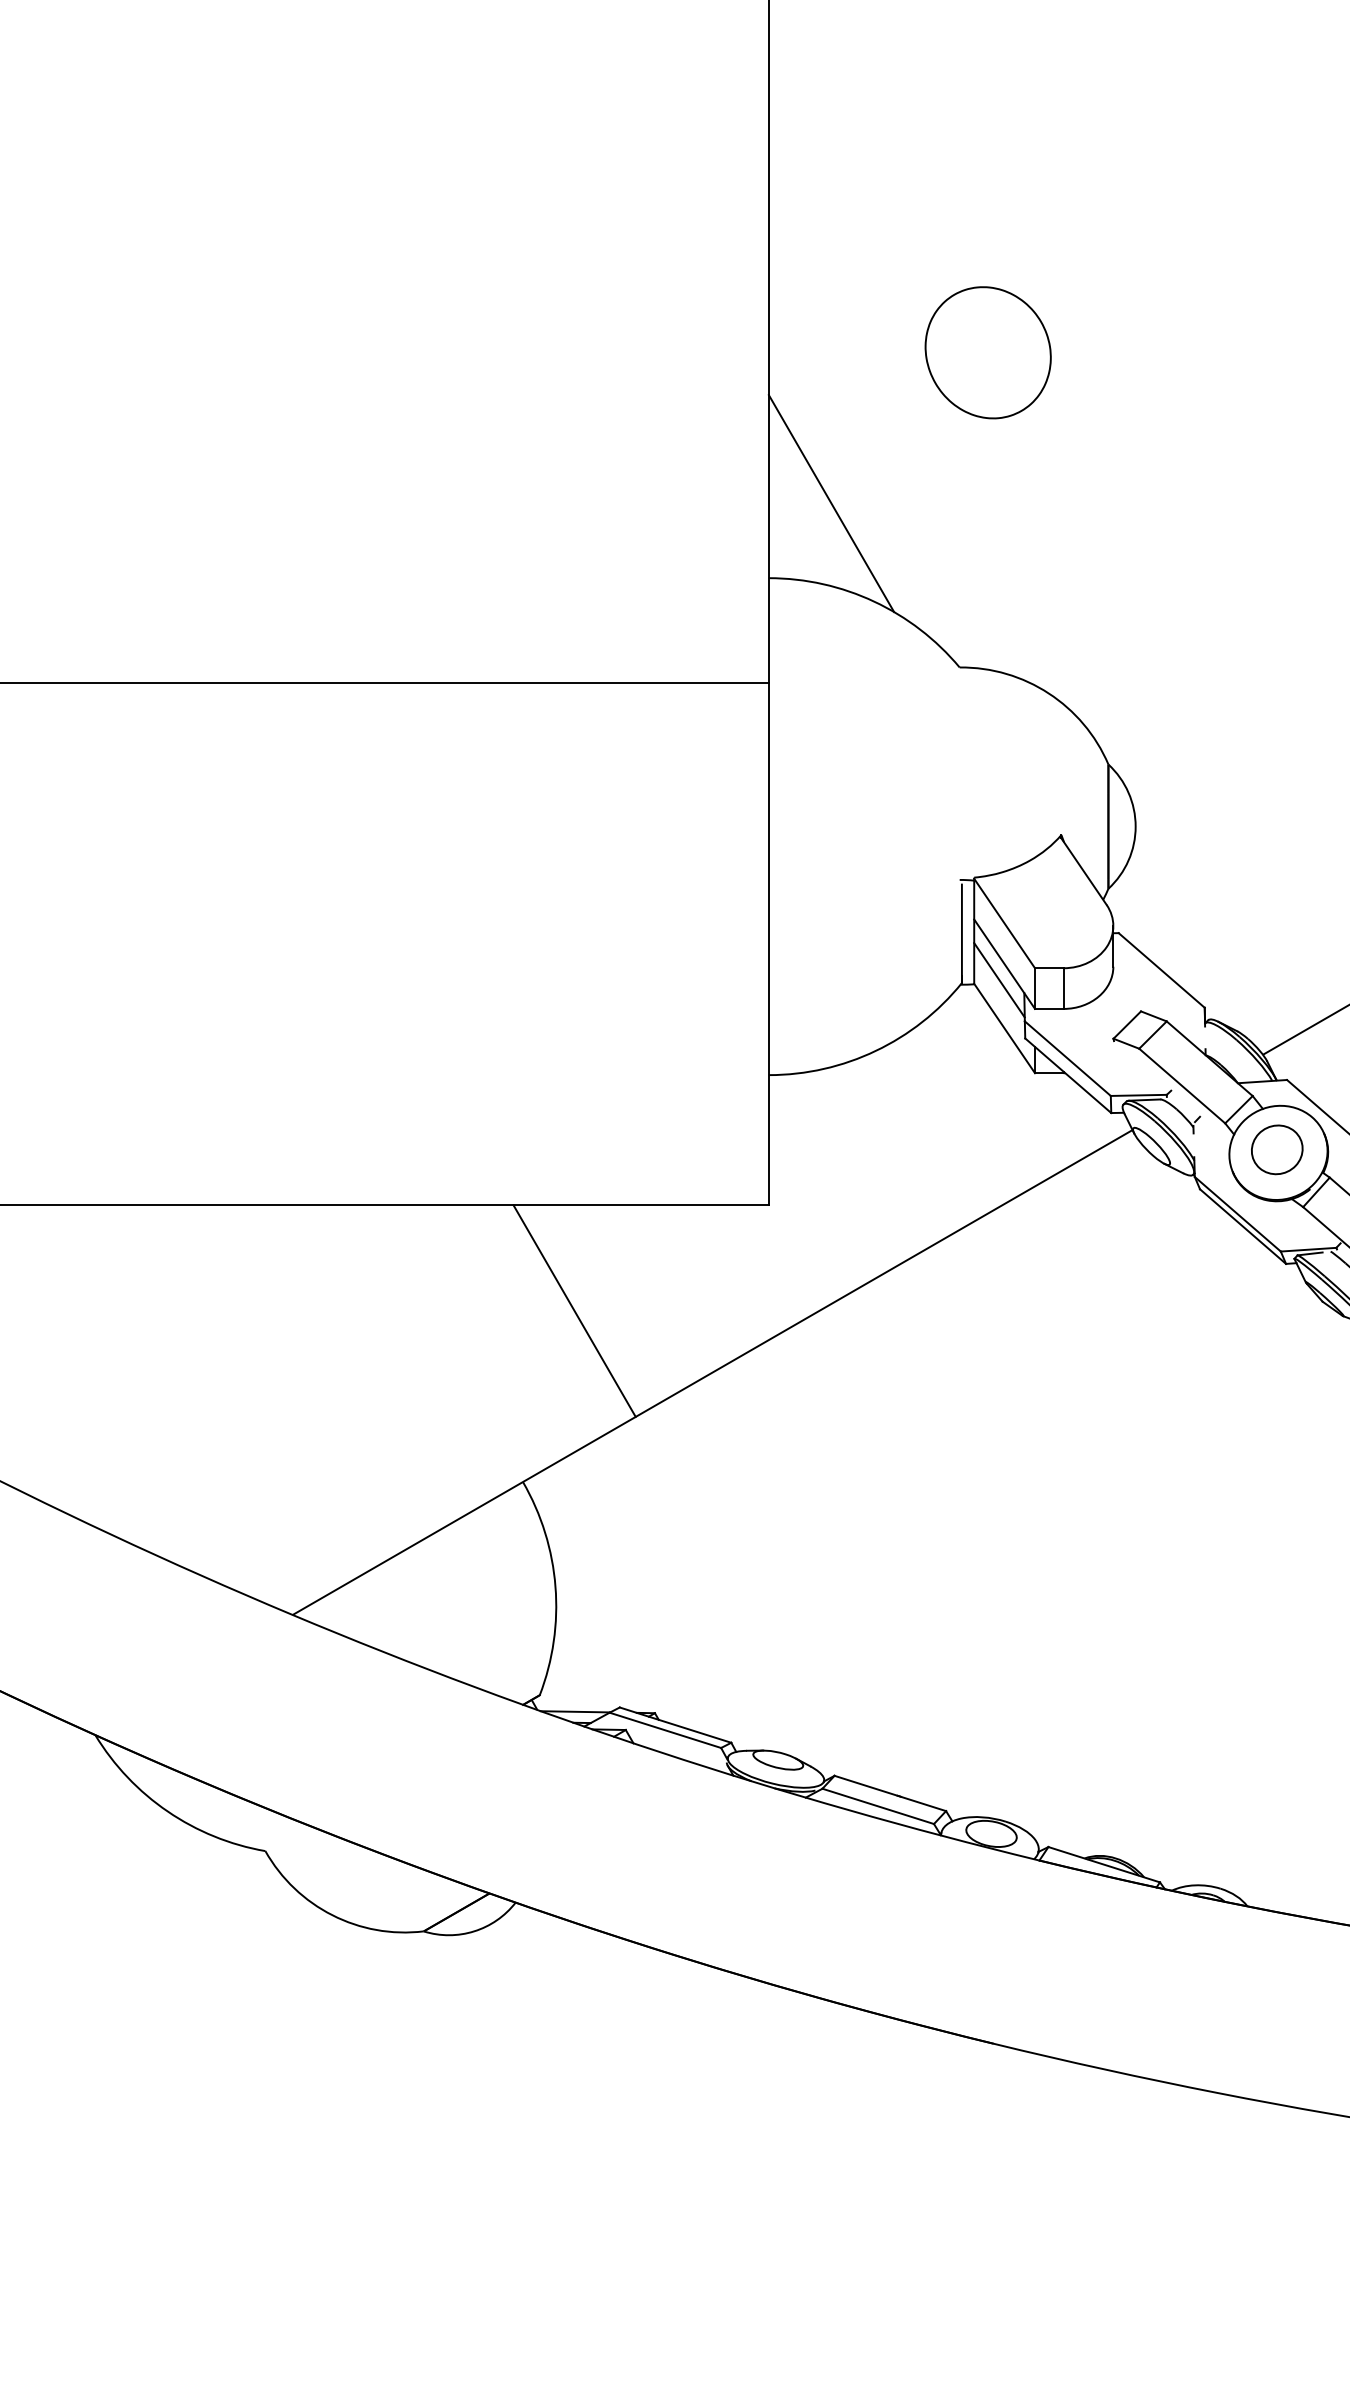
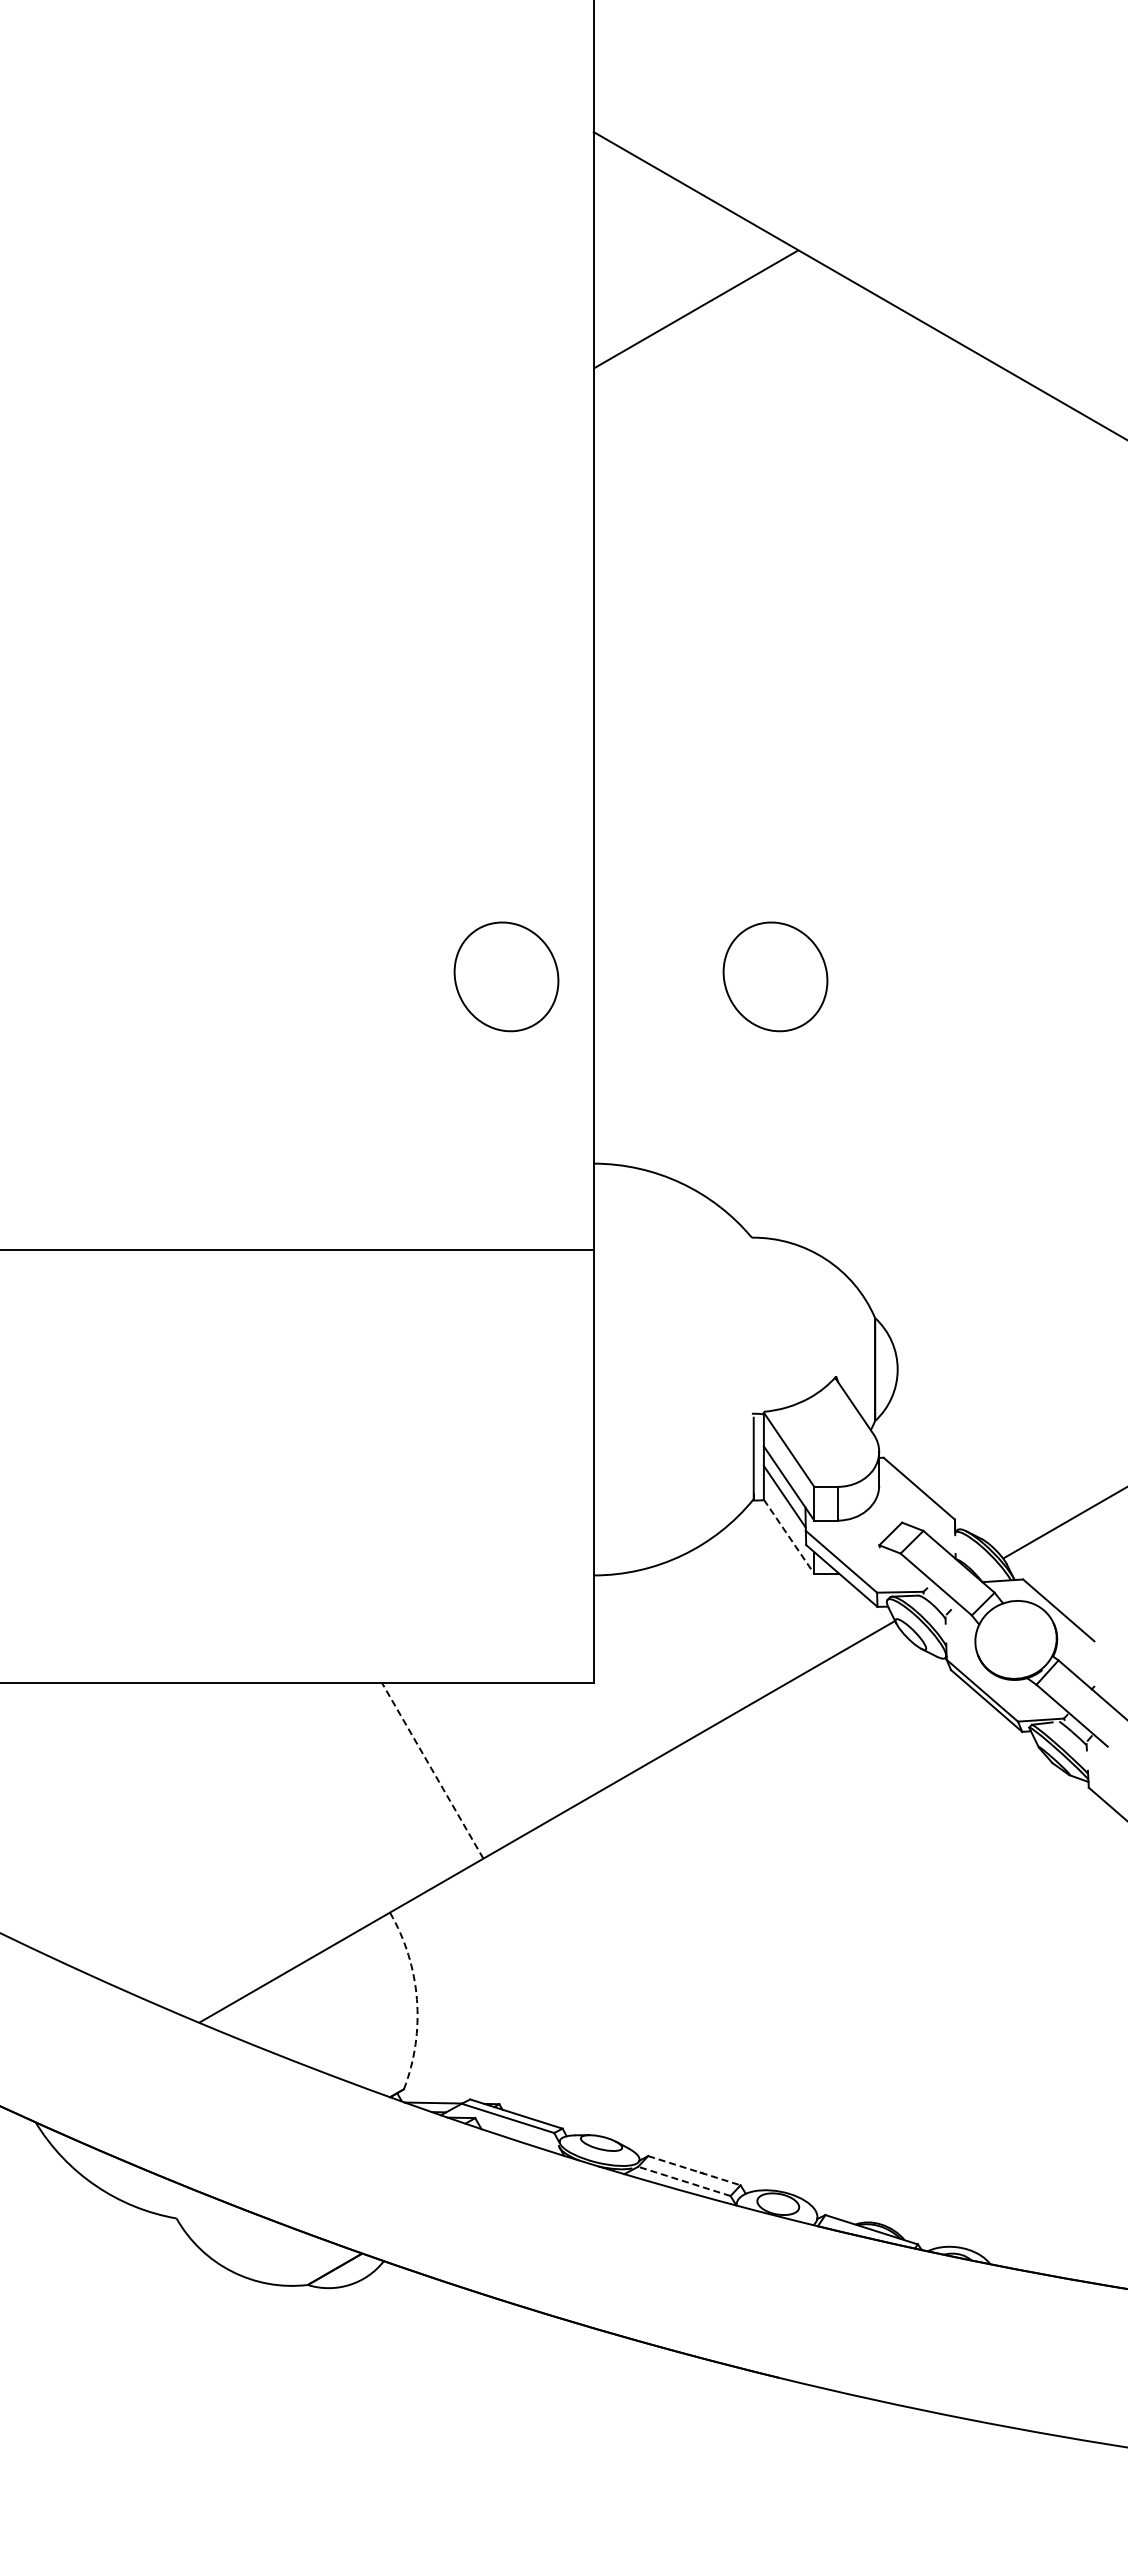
part: (663, 352) -> (506, 976), added
line: (831, 503) -> (645, 1101), removed
line: (1005, 1028) -> (789, 1536), solid -> dashed
part: (1276, 1150) -> (1014, 1637), removed
line: (574, 1310) -> (432, 1770), solid -> dashed
arc: (554, 1586) -> (416, 1999), solid -> dashed
line: (890, 1793) -> (694, 2170), solid -> dashed
line: (877, 1806) -> (683, 2181), solid -> dashed

